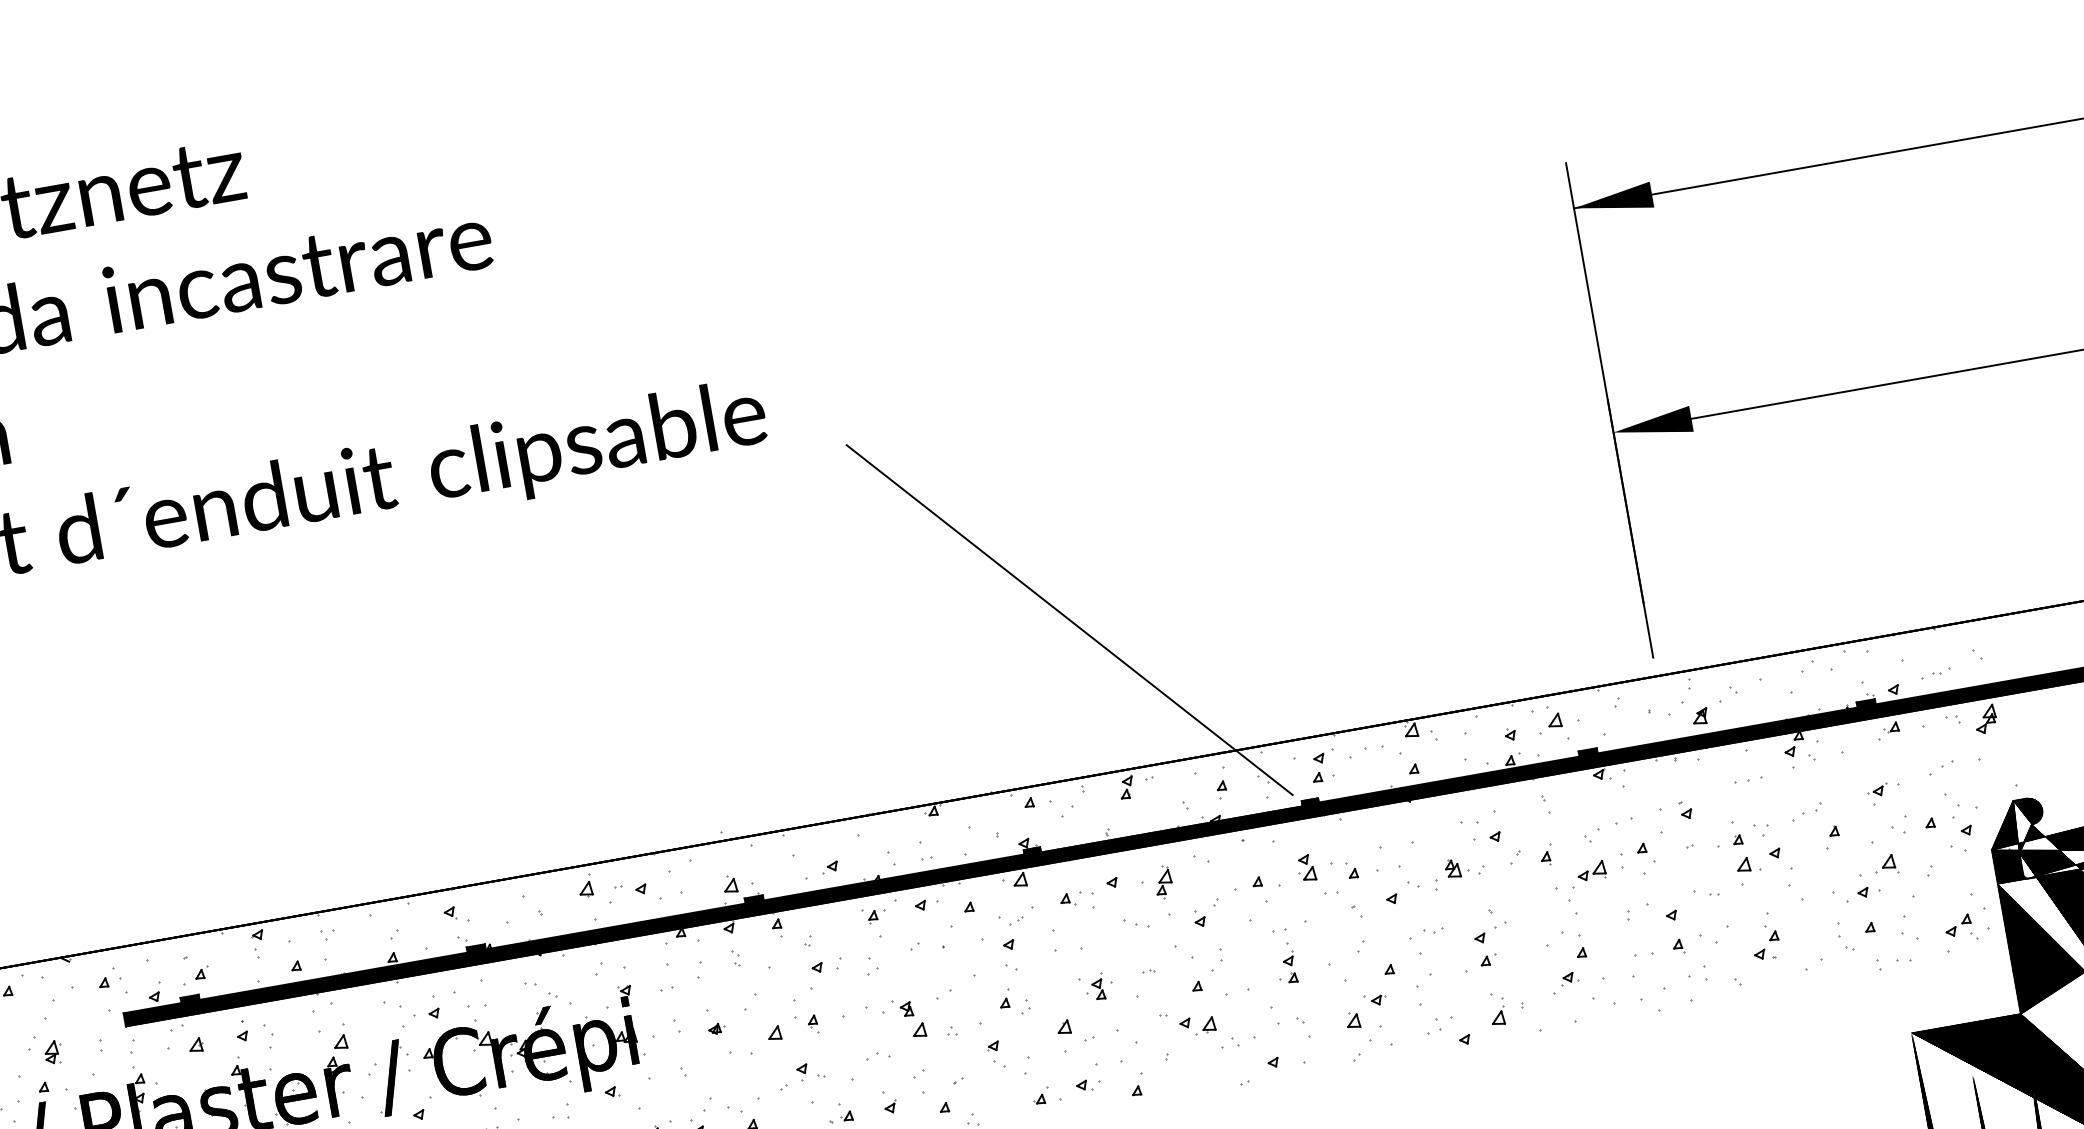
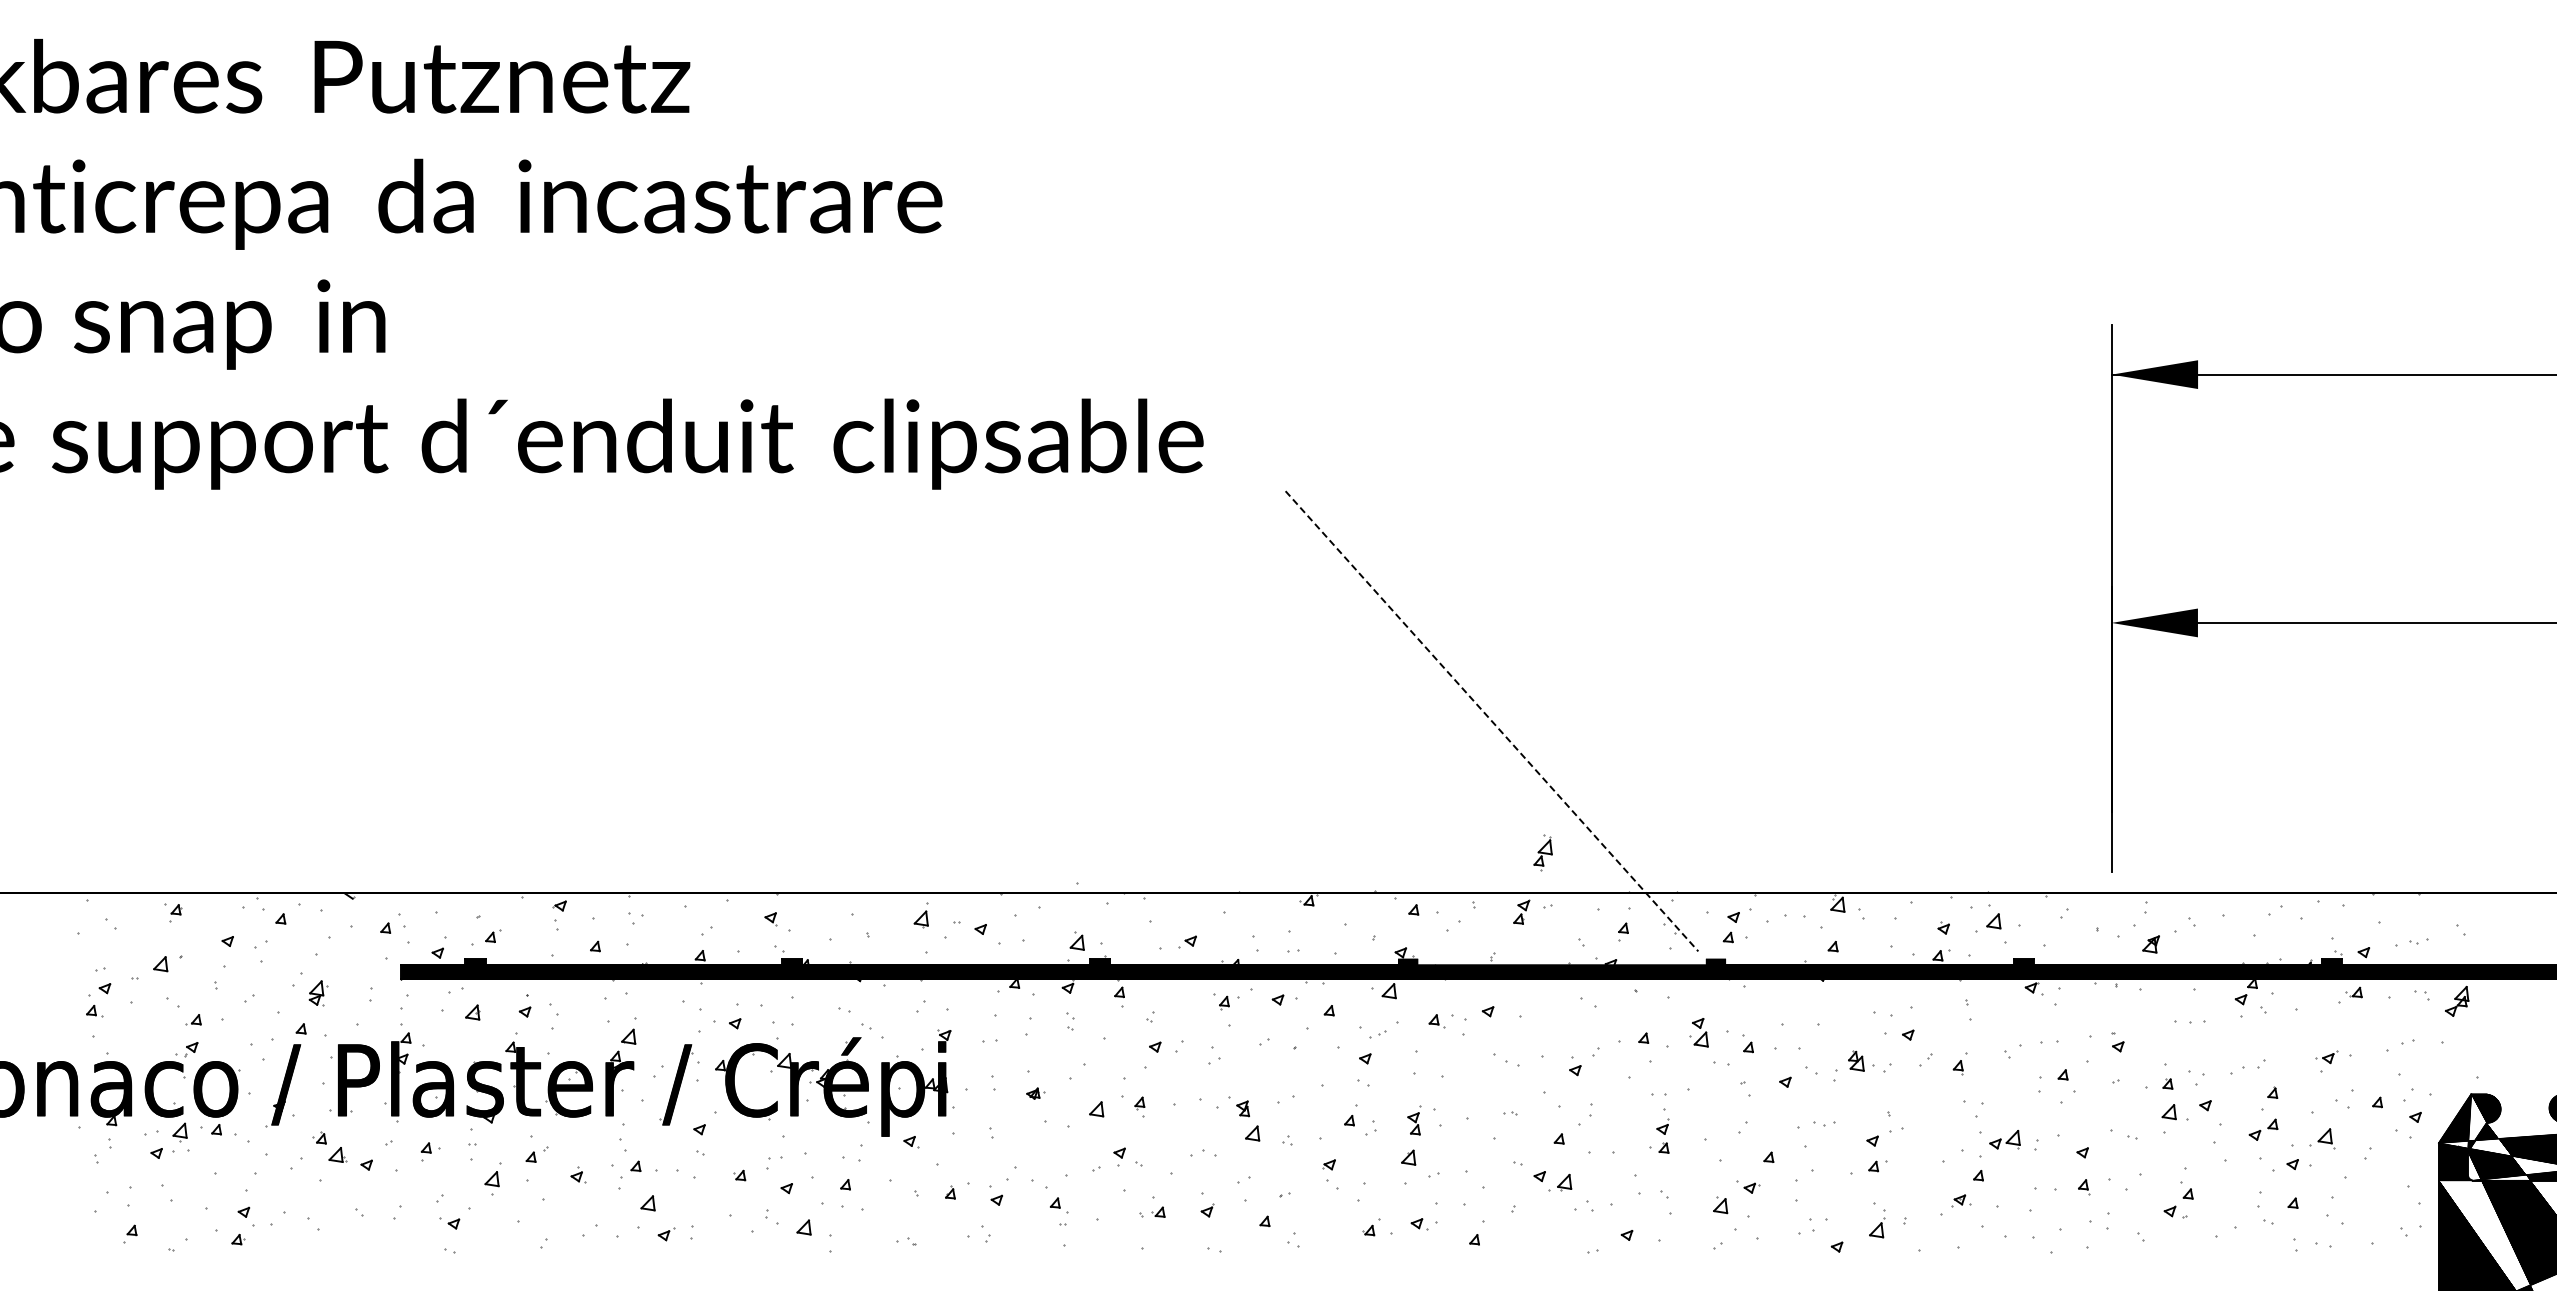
line: (1070, 620) -> (1492, 721), solid -> dashed
part: (1591, 870) -> (2004, 1139), moved
part: (1162, 882) -> (1542, 852), moved
part: (1958, 925) -> (2263, 1129), moved
part: (1098, 986) -> (1414, 1120), moved

